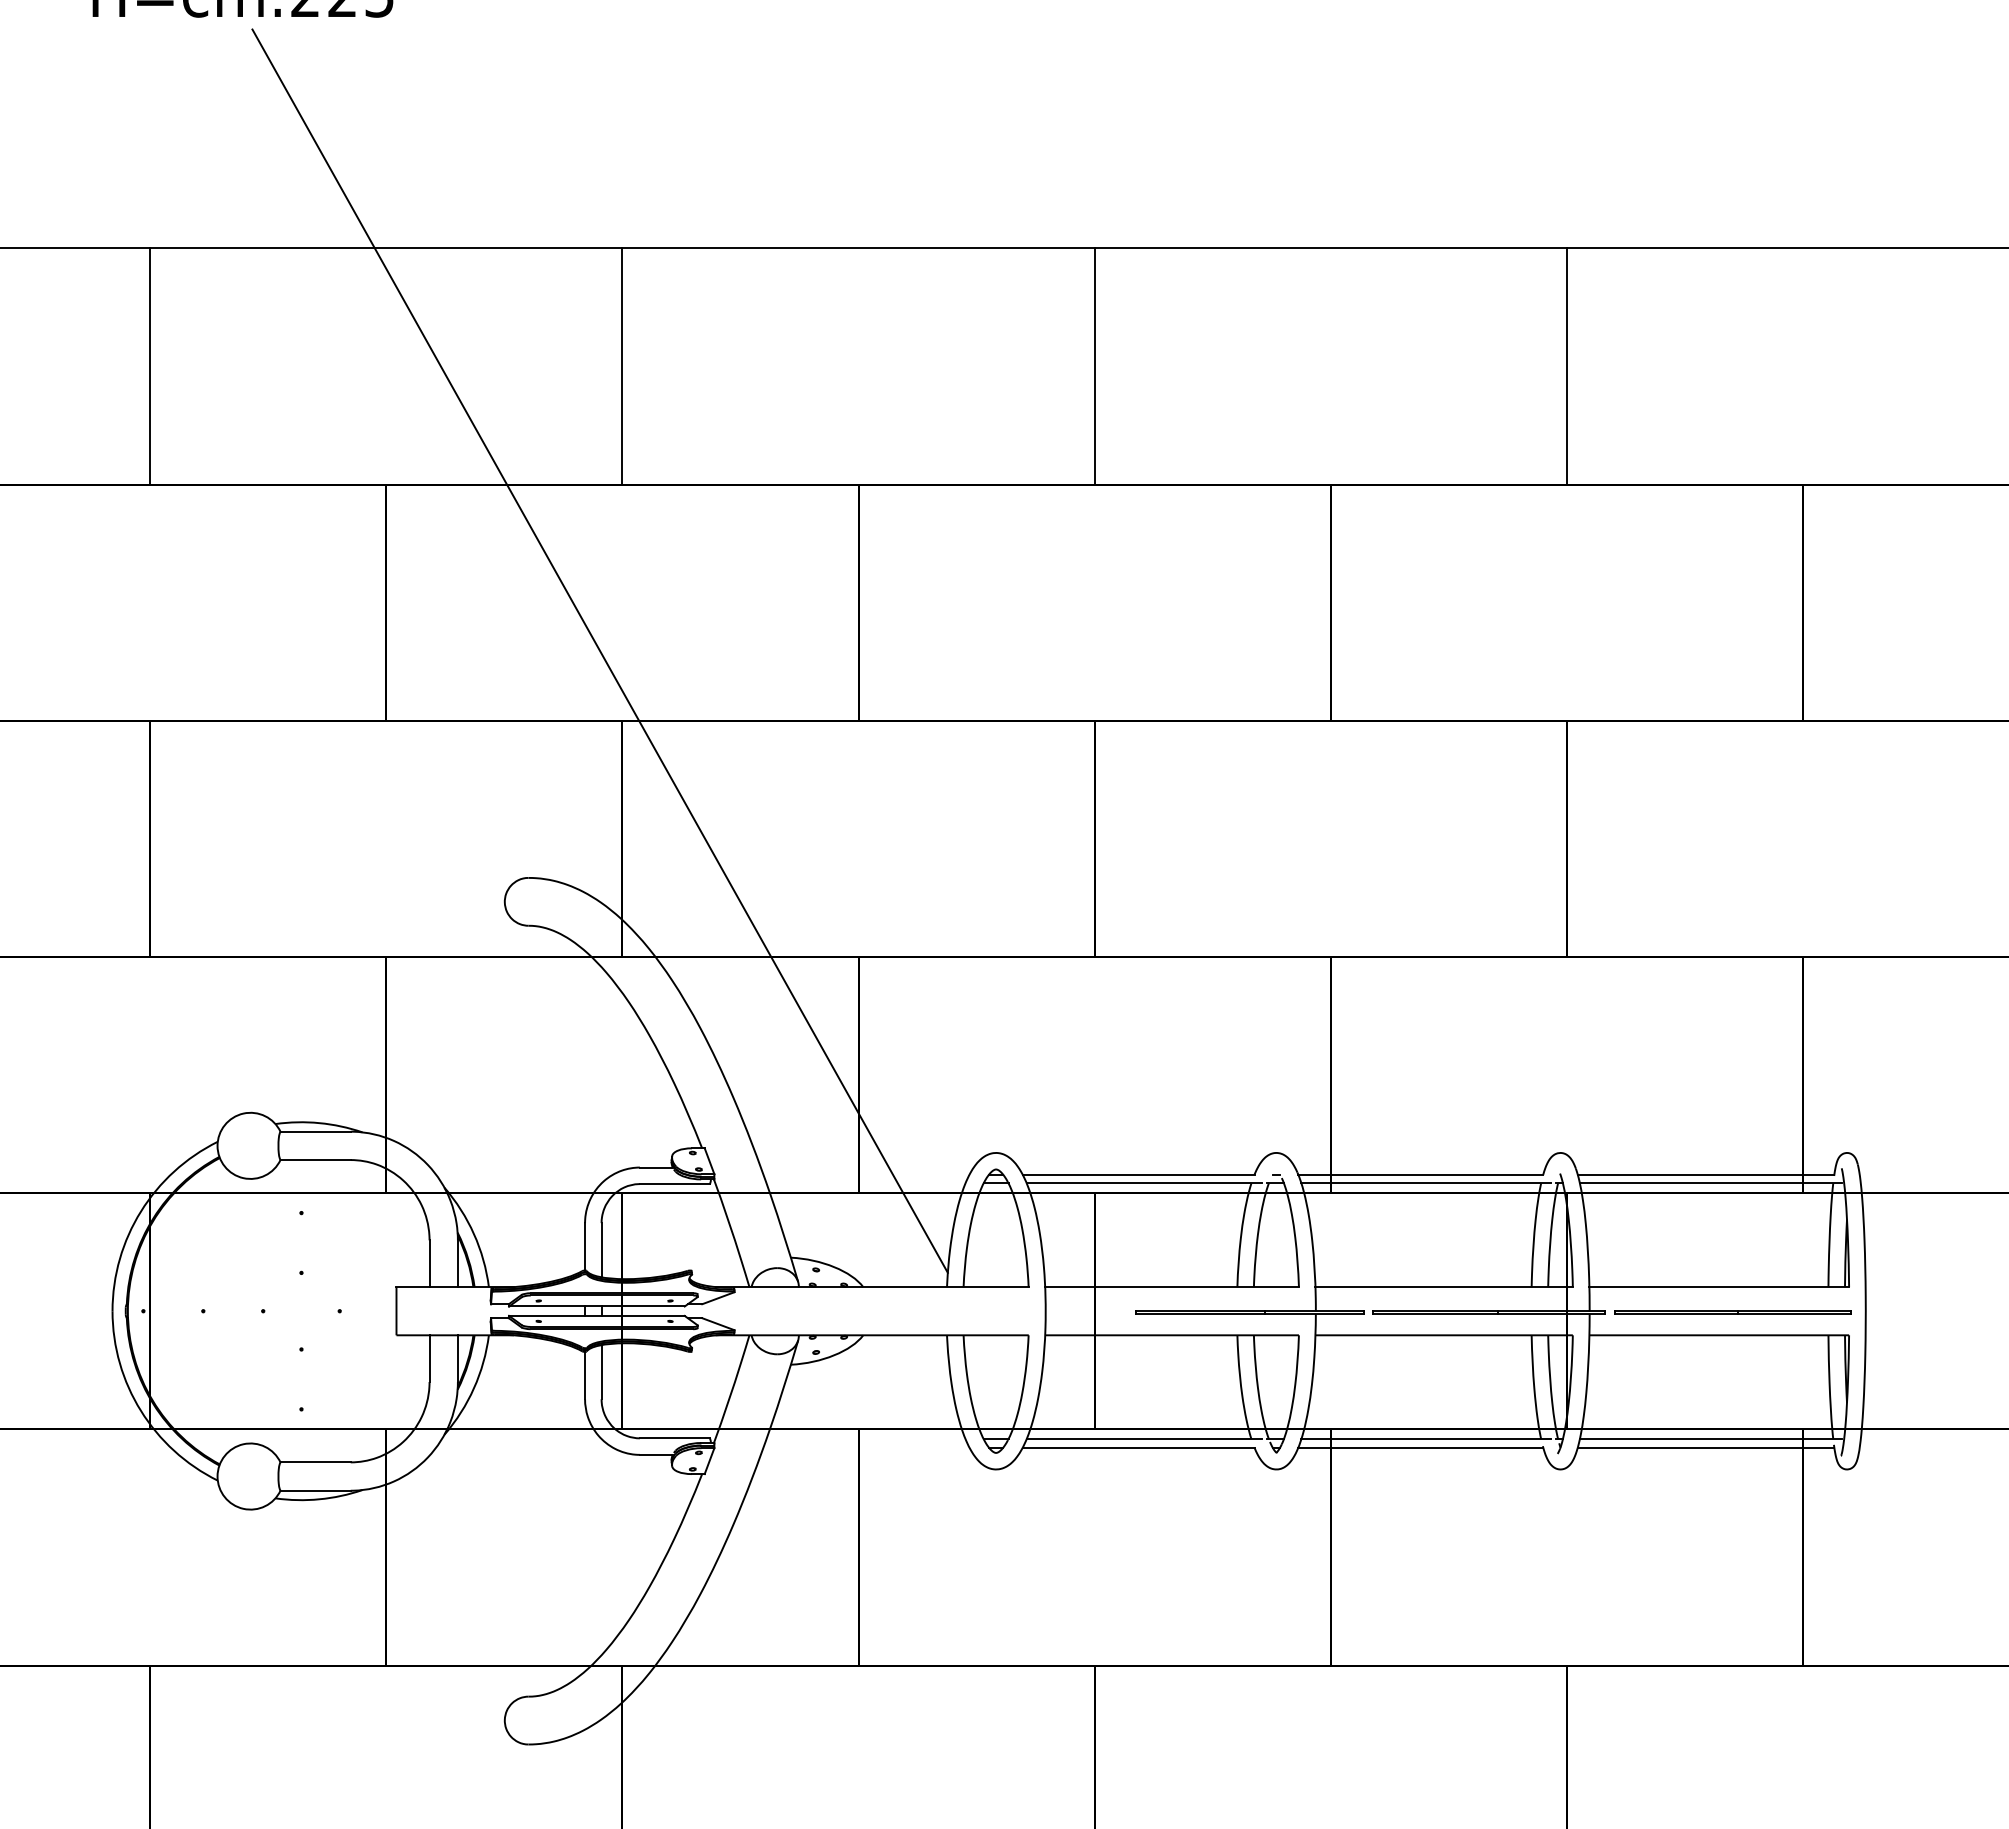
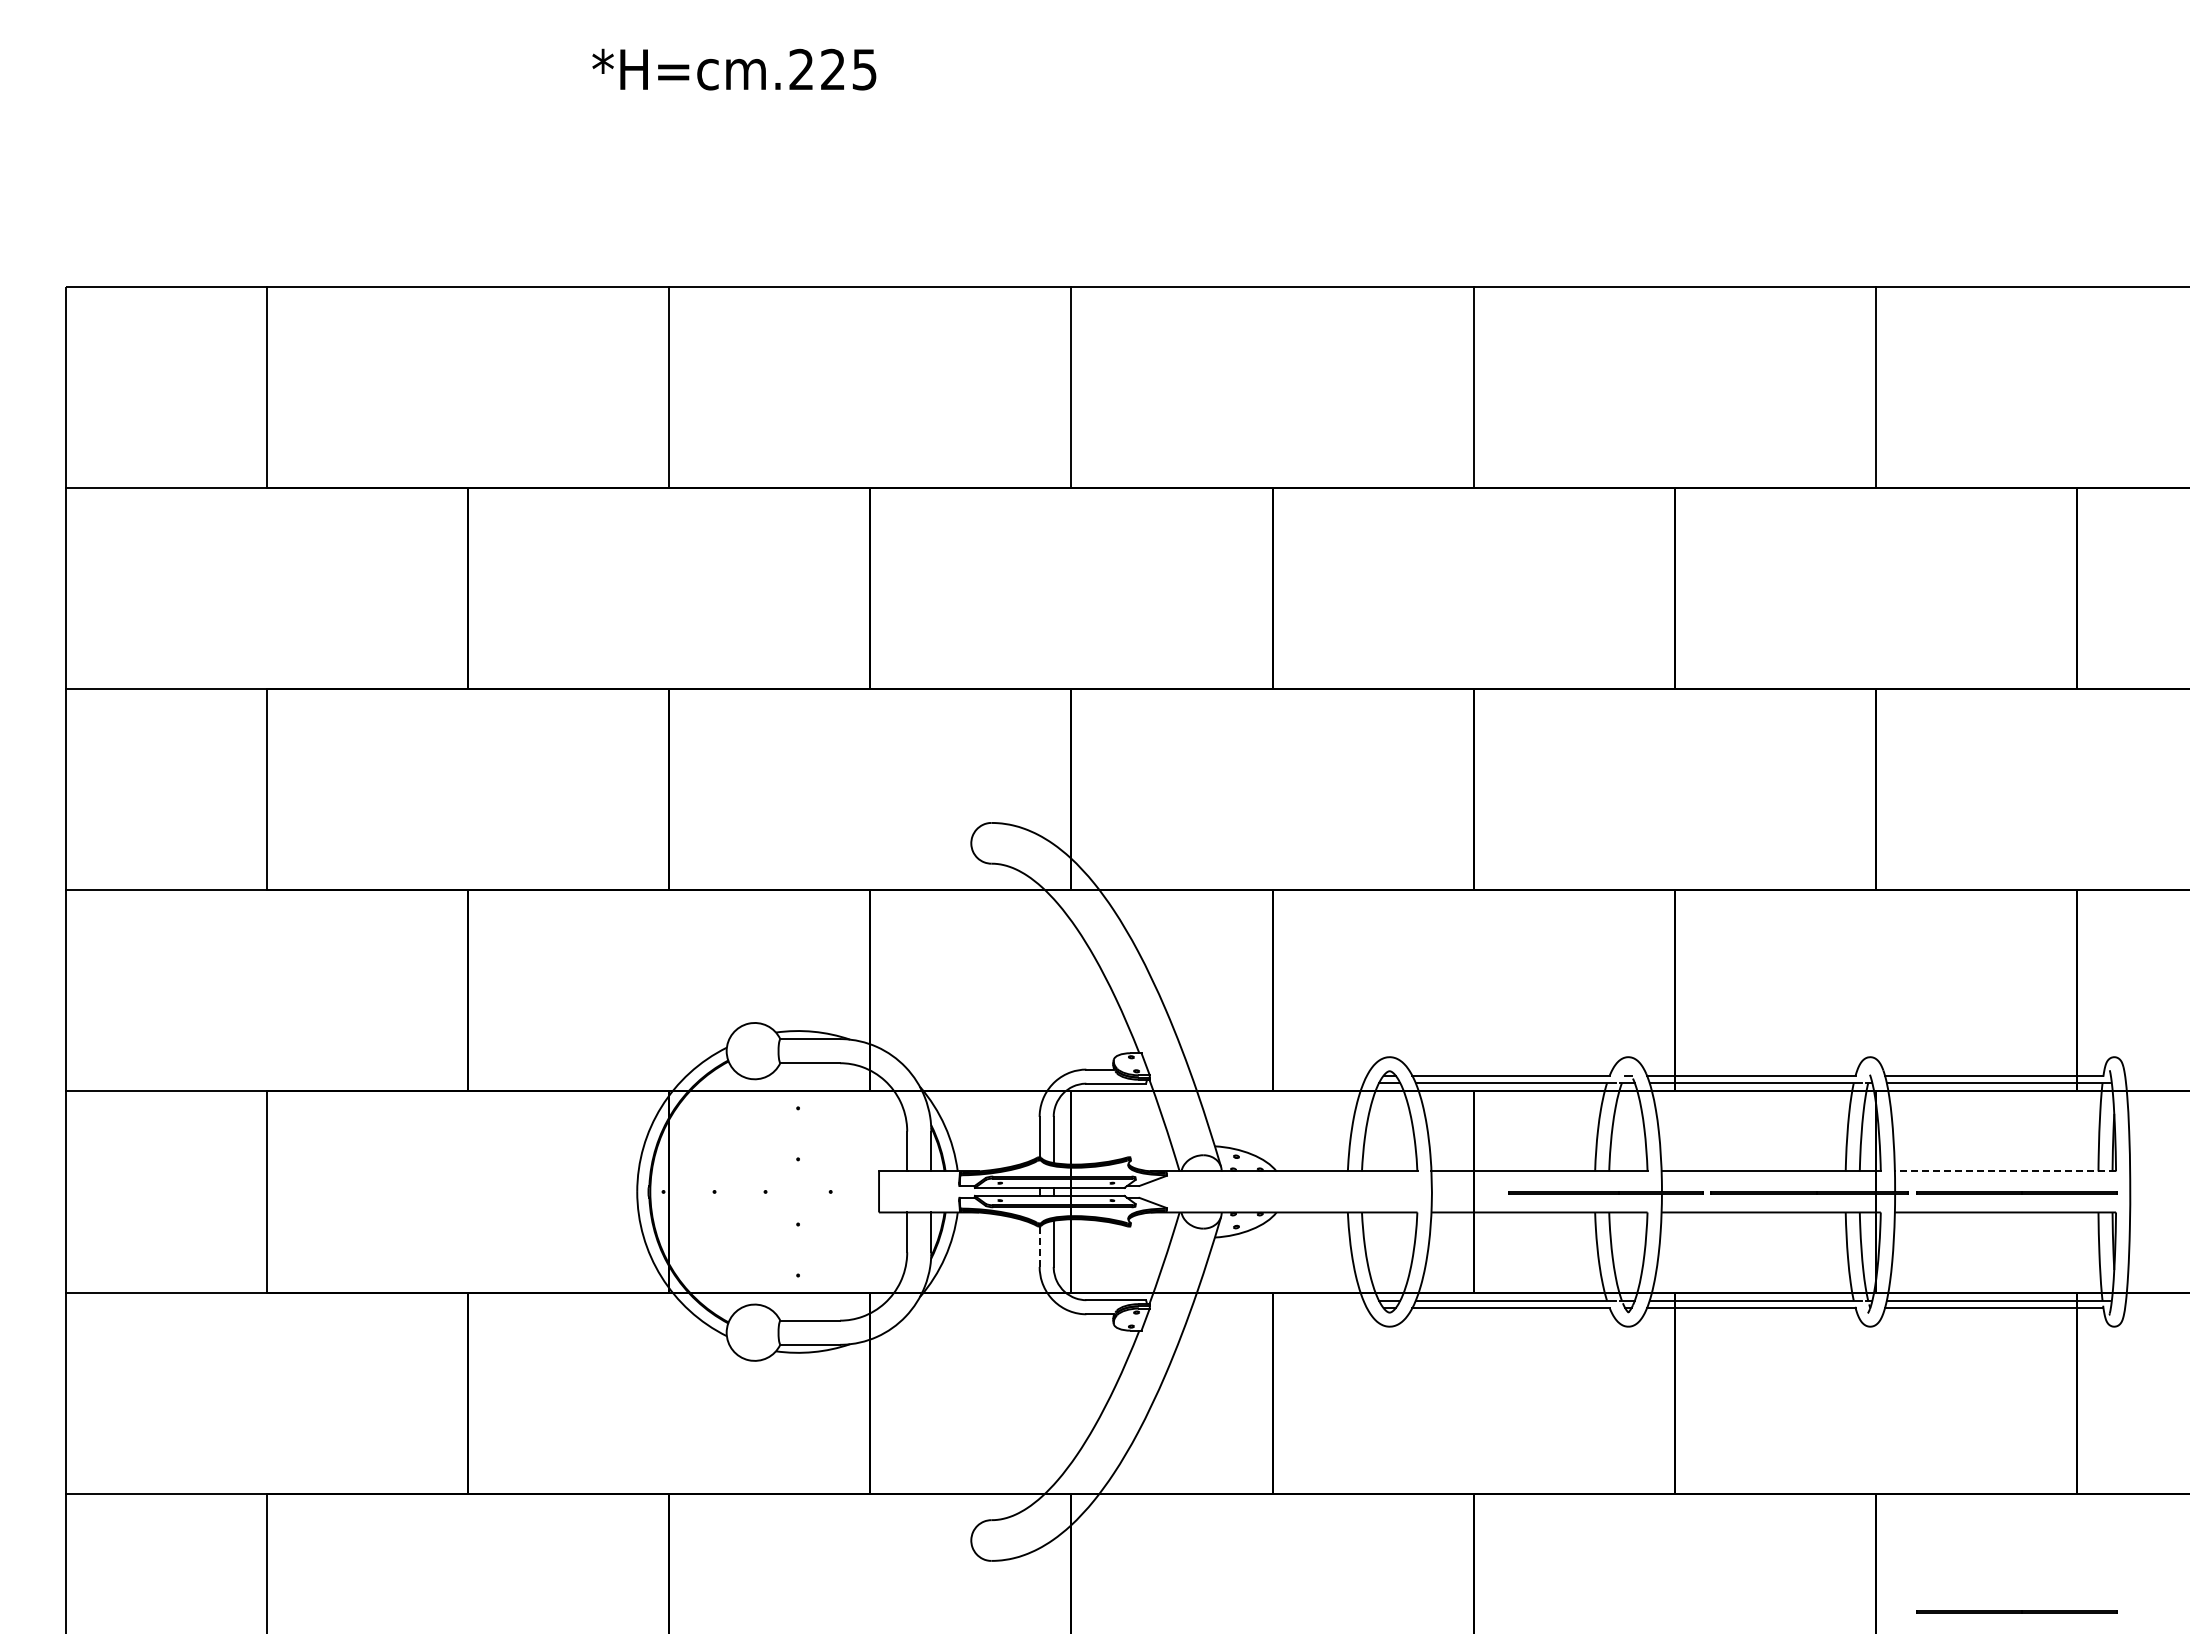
line: (600, 650) -> (1052, 629), removed
line: (1719, 1287) -> (2005, 1171), solid -> dashed
line: (584, 1376) -> (1039, 1247), solid -> dashed
line: (1732, 1803) -> (2016, 1611), added

